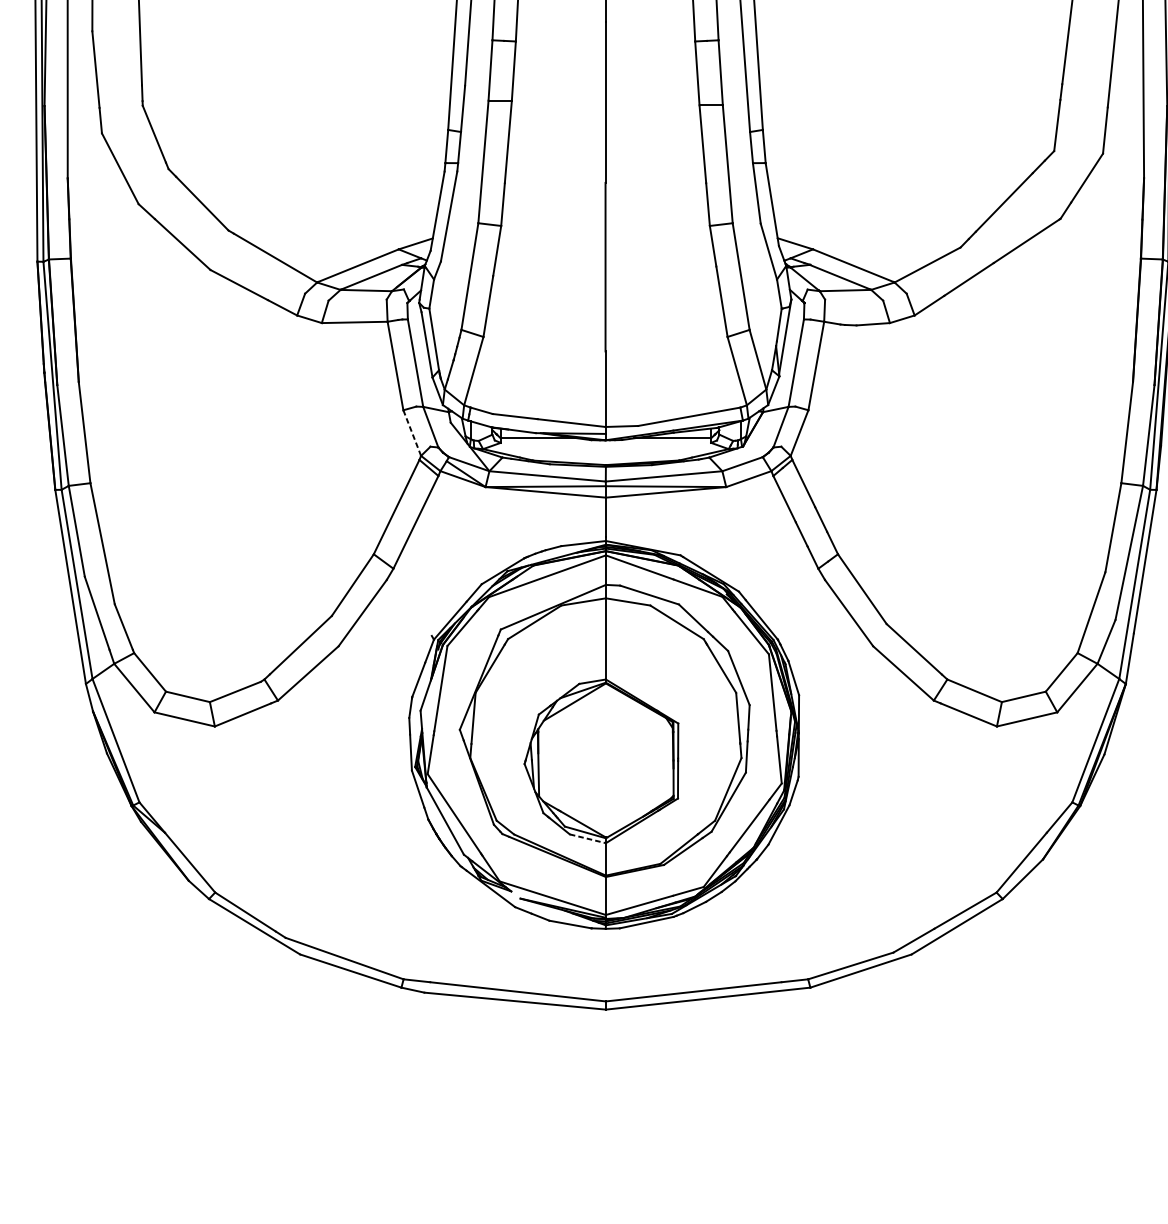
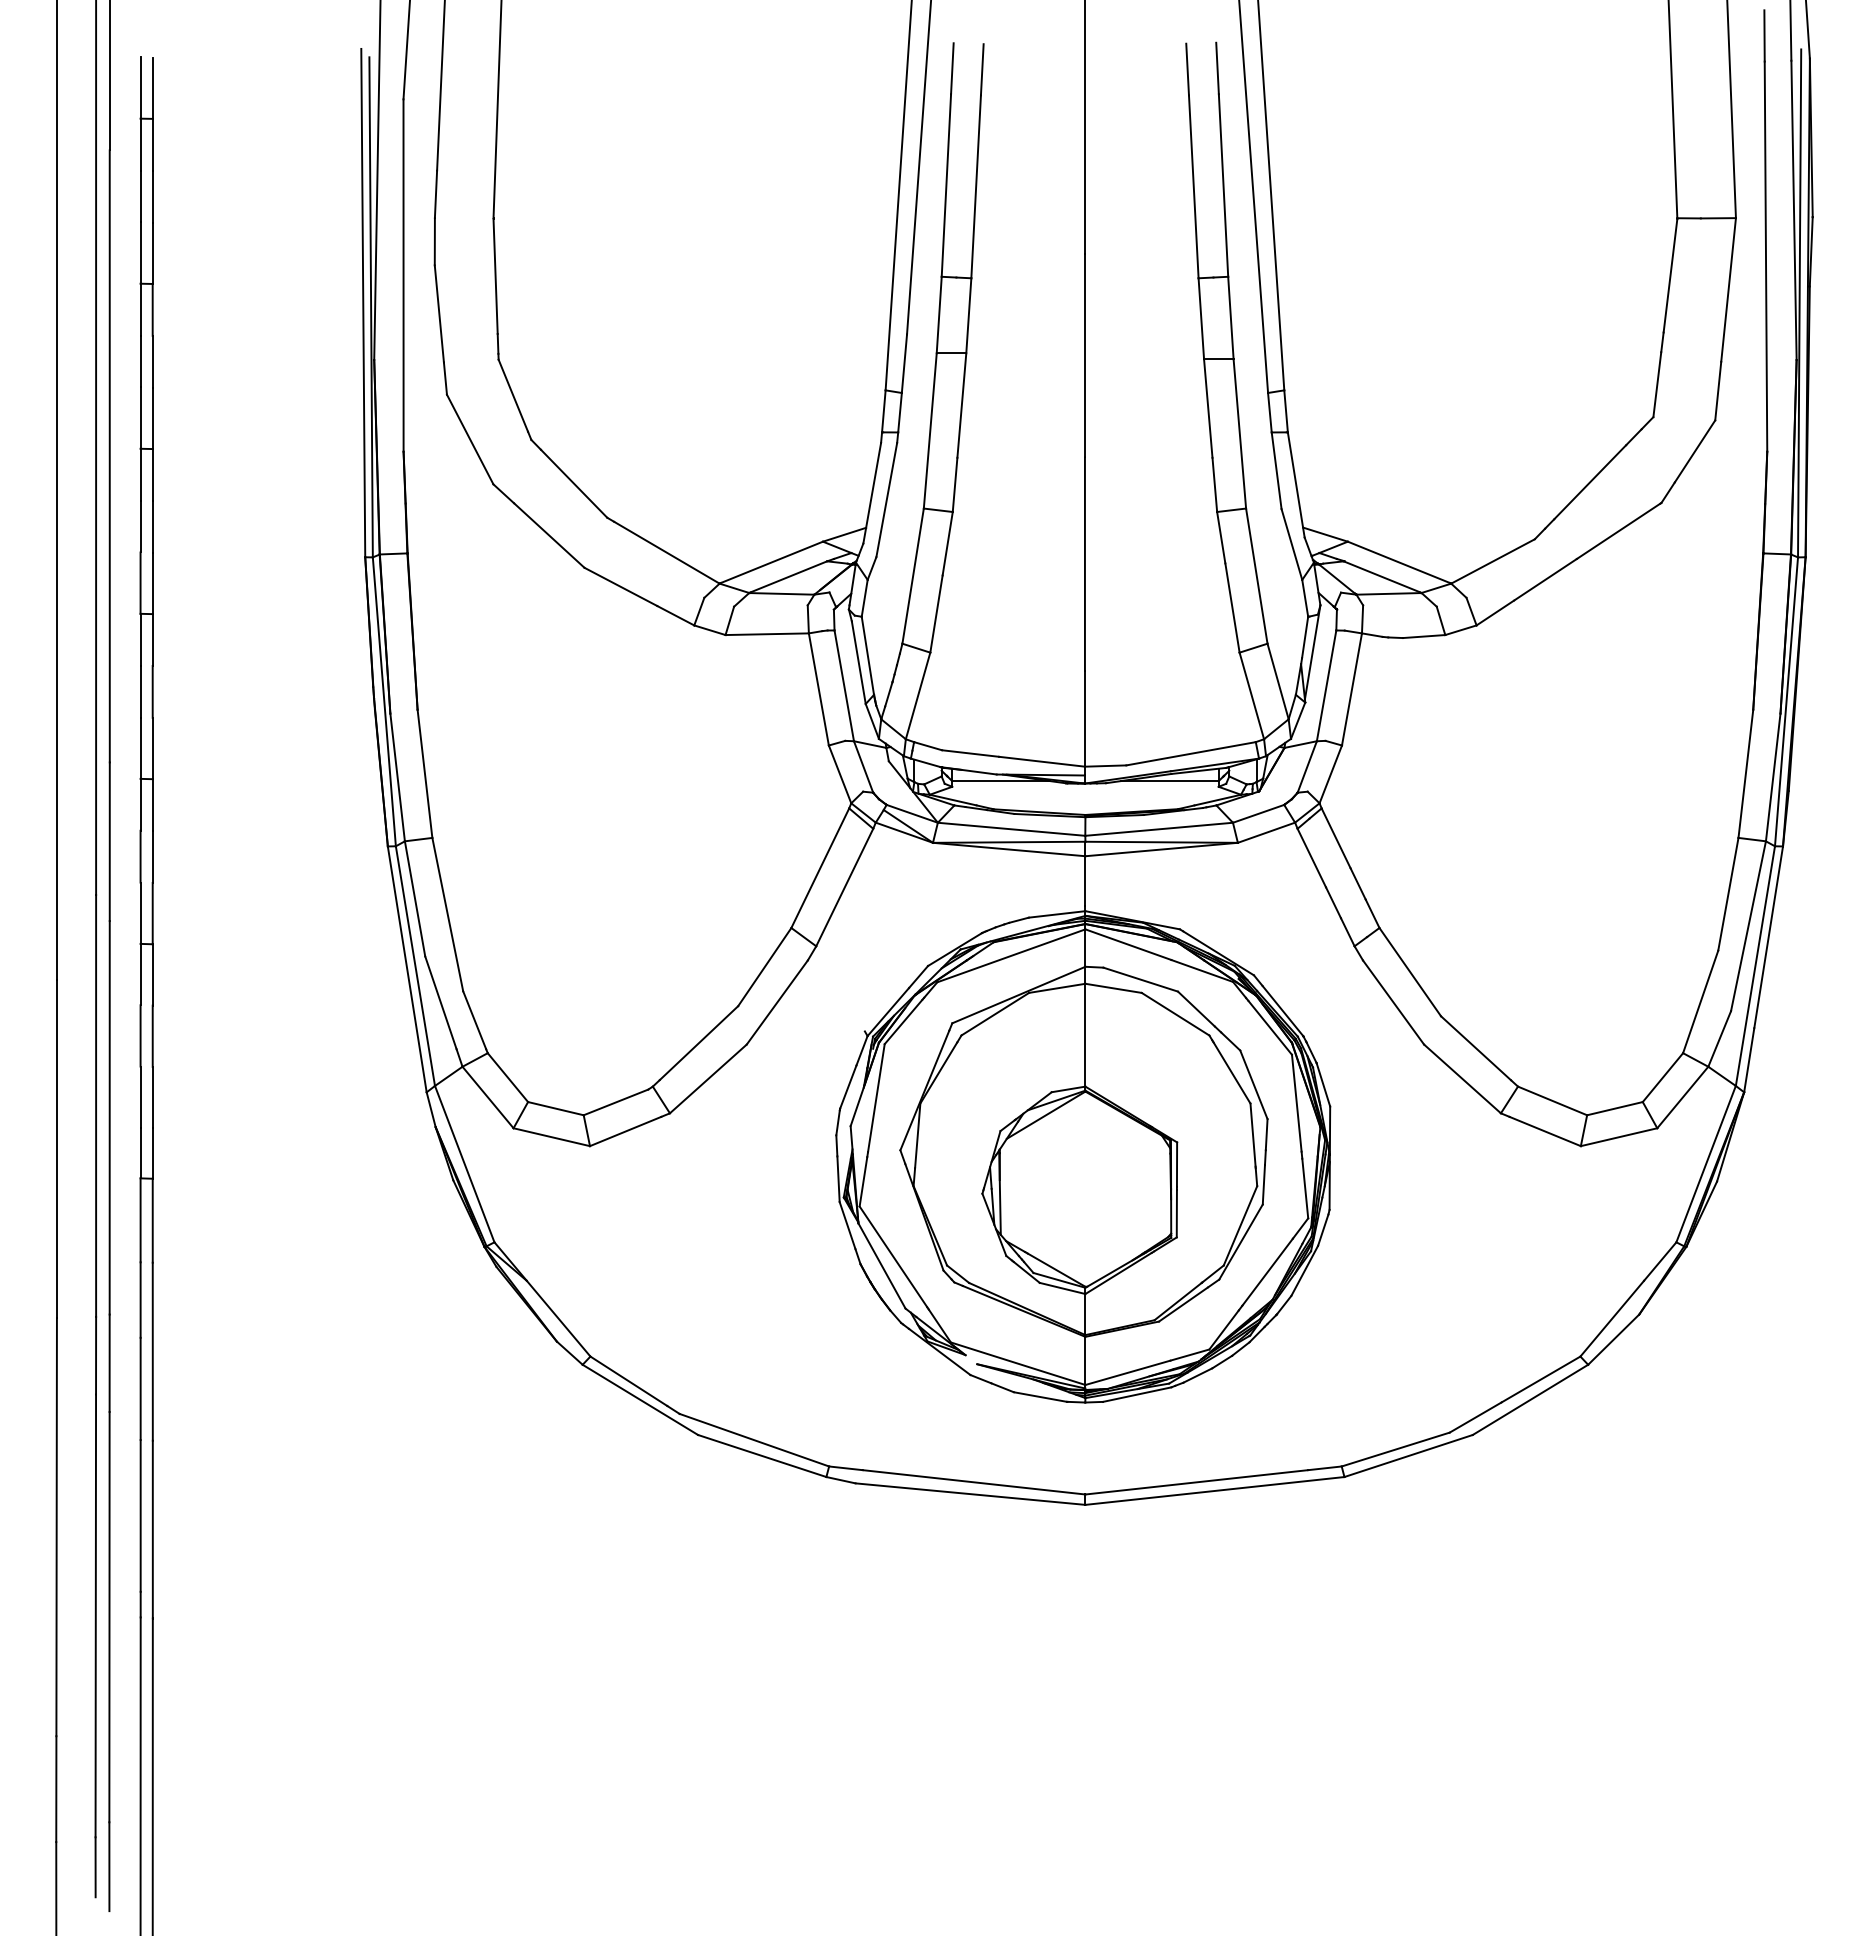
line: (412, 433) -> (840, 774), dashed -> solid
line: (588, 838) -> (1063, 1288), dashed -> solid

